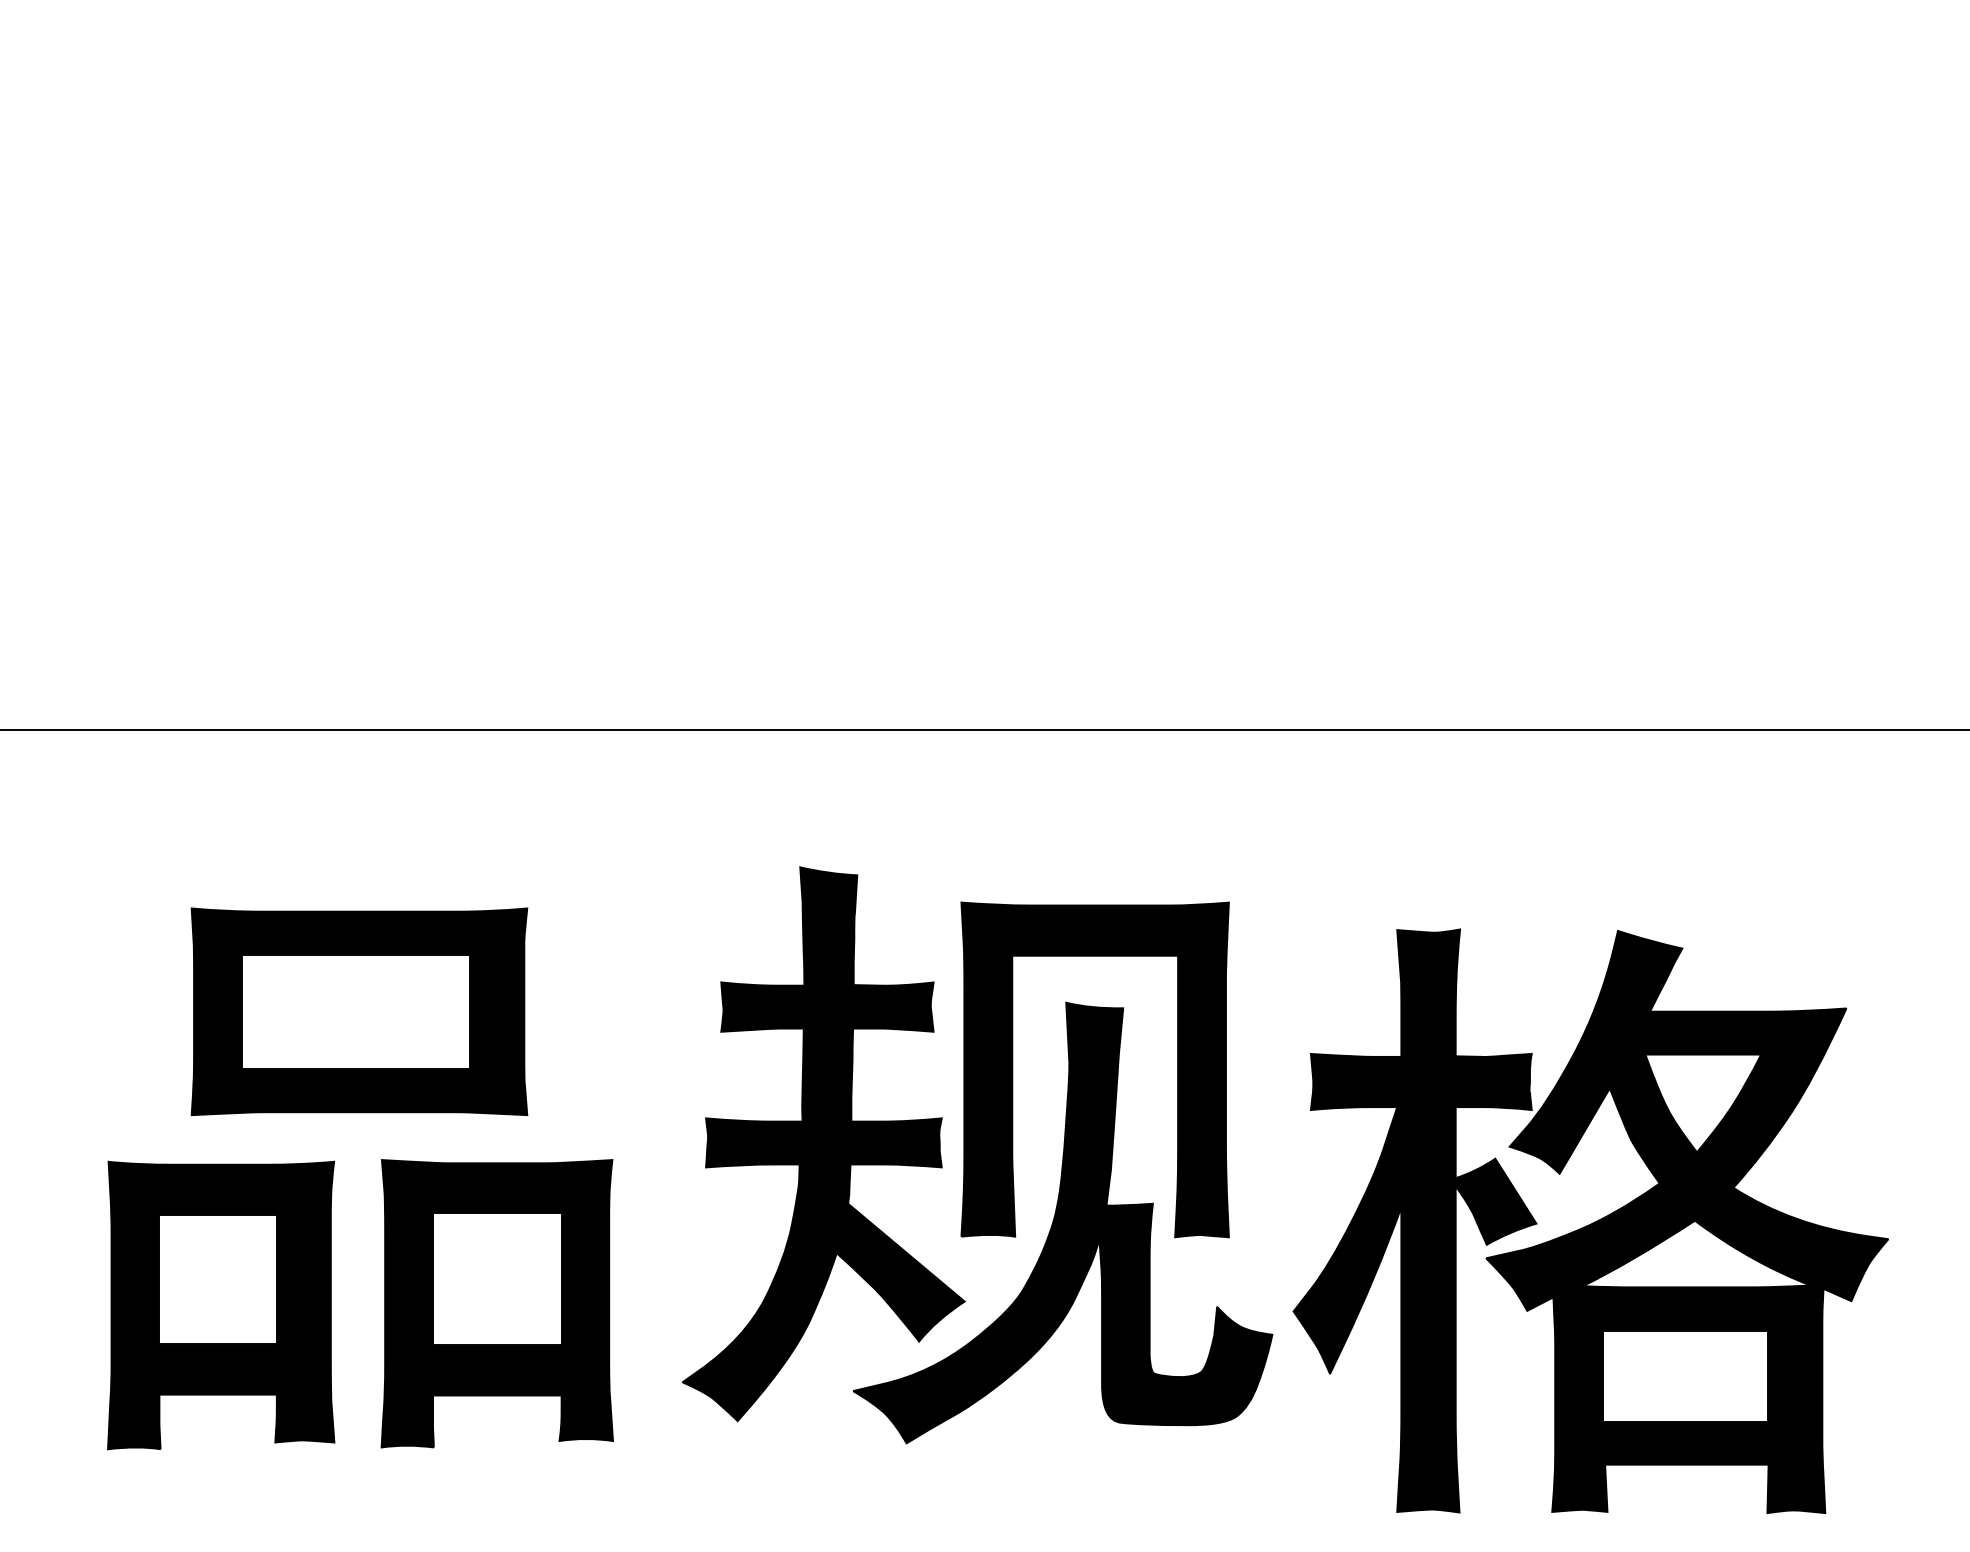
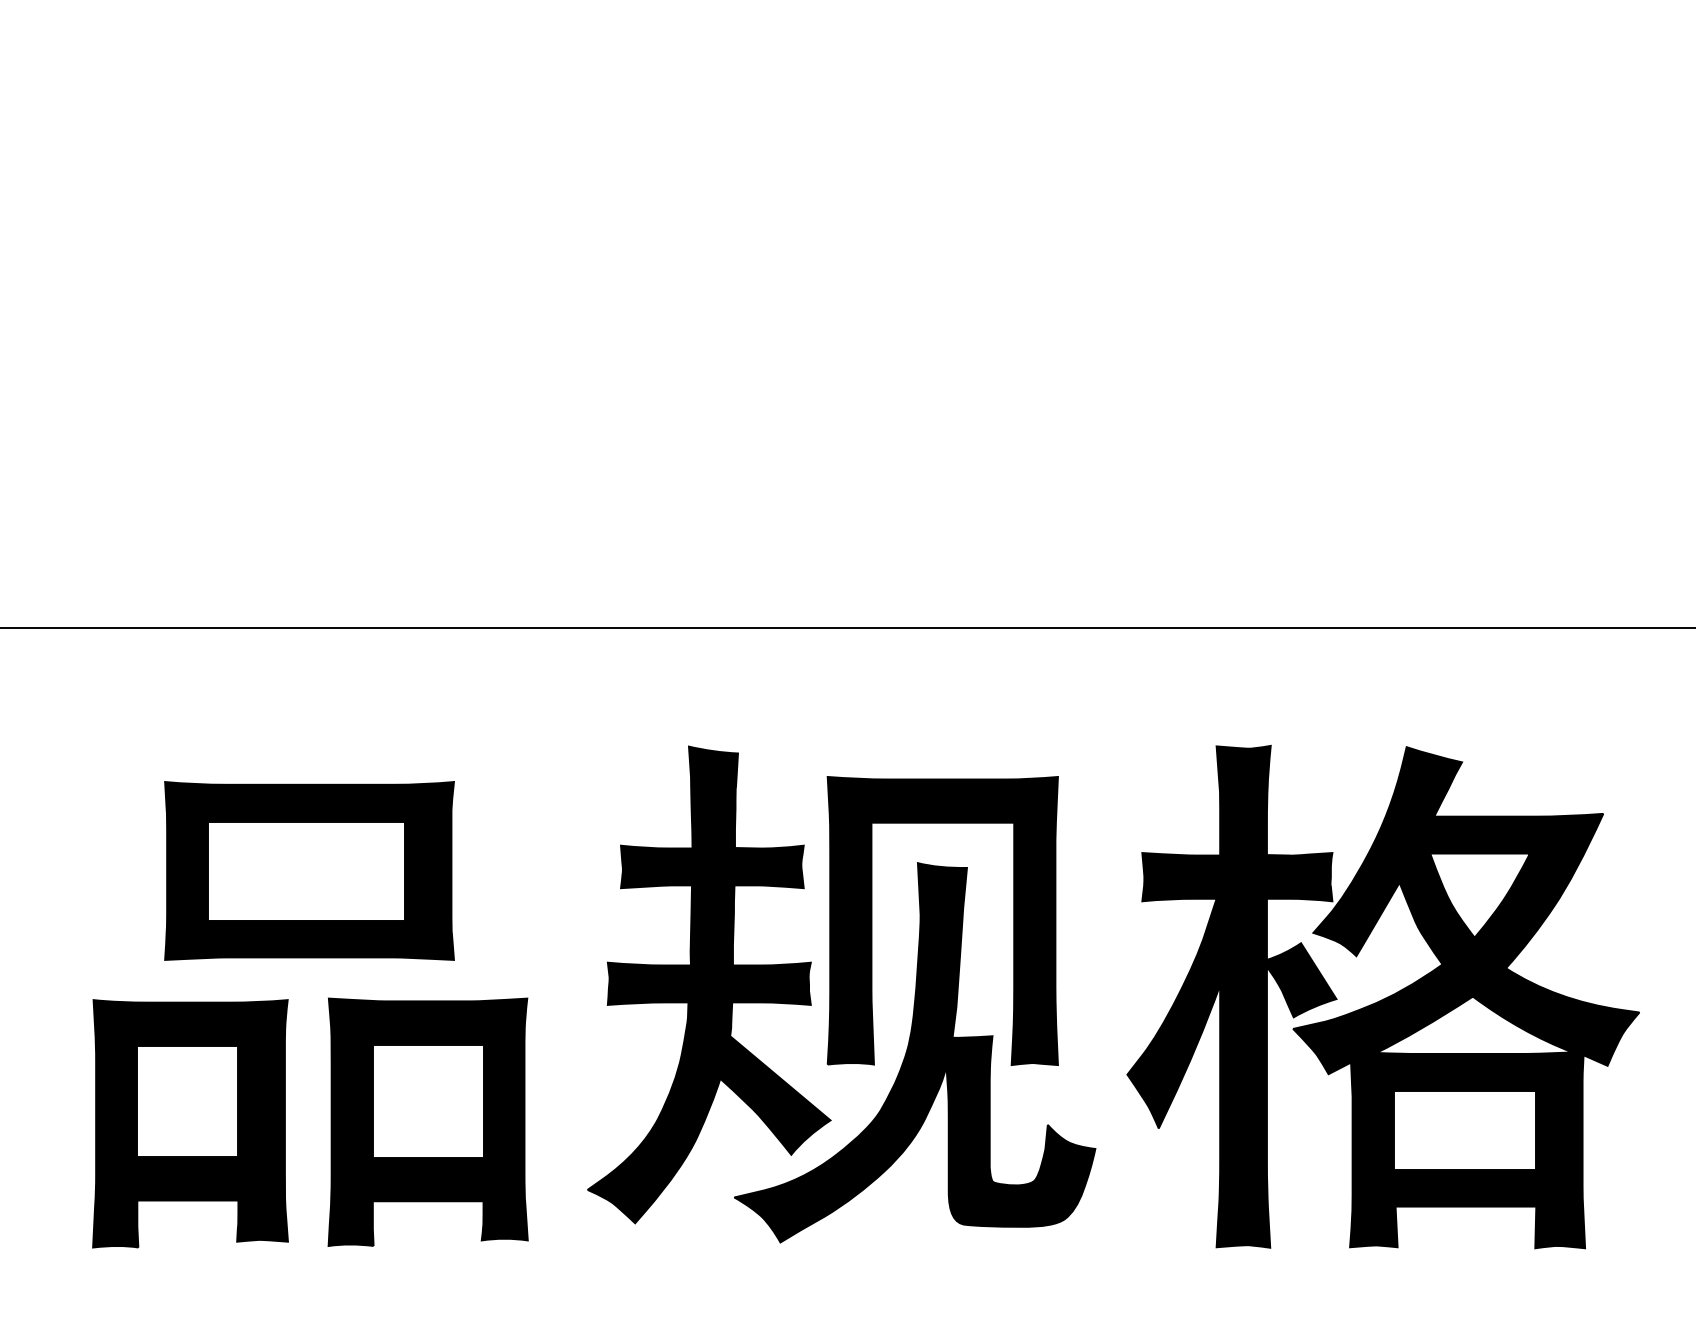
part: (1590, 1220) -> (1382, 996), moved

